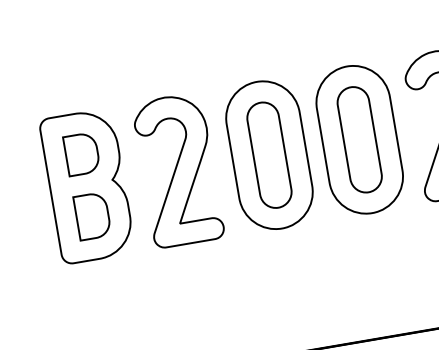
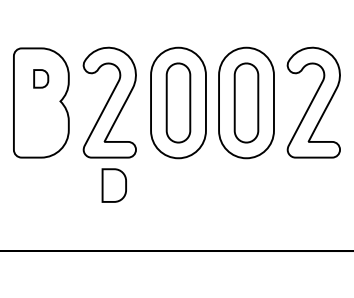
part: (80, 153) -> (40, 78), size x0.6
part: (91, 216) -> (113, 185), moved

